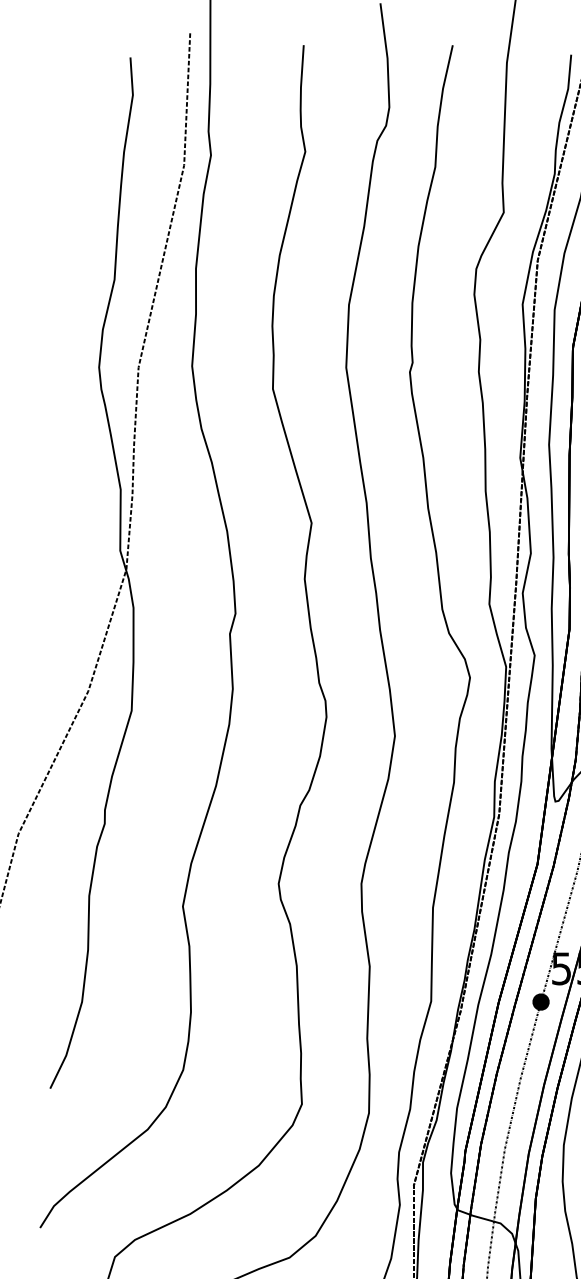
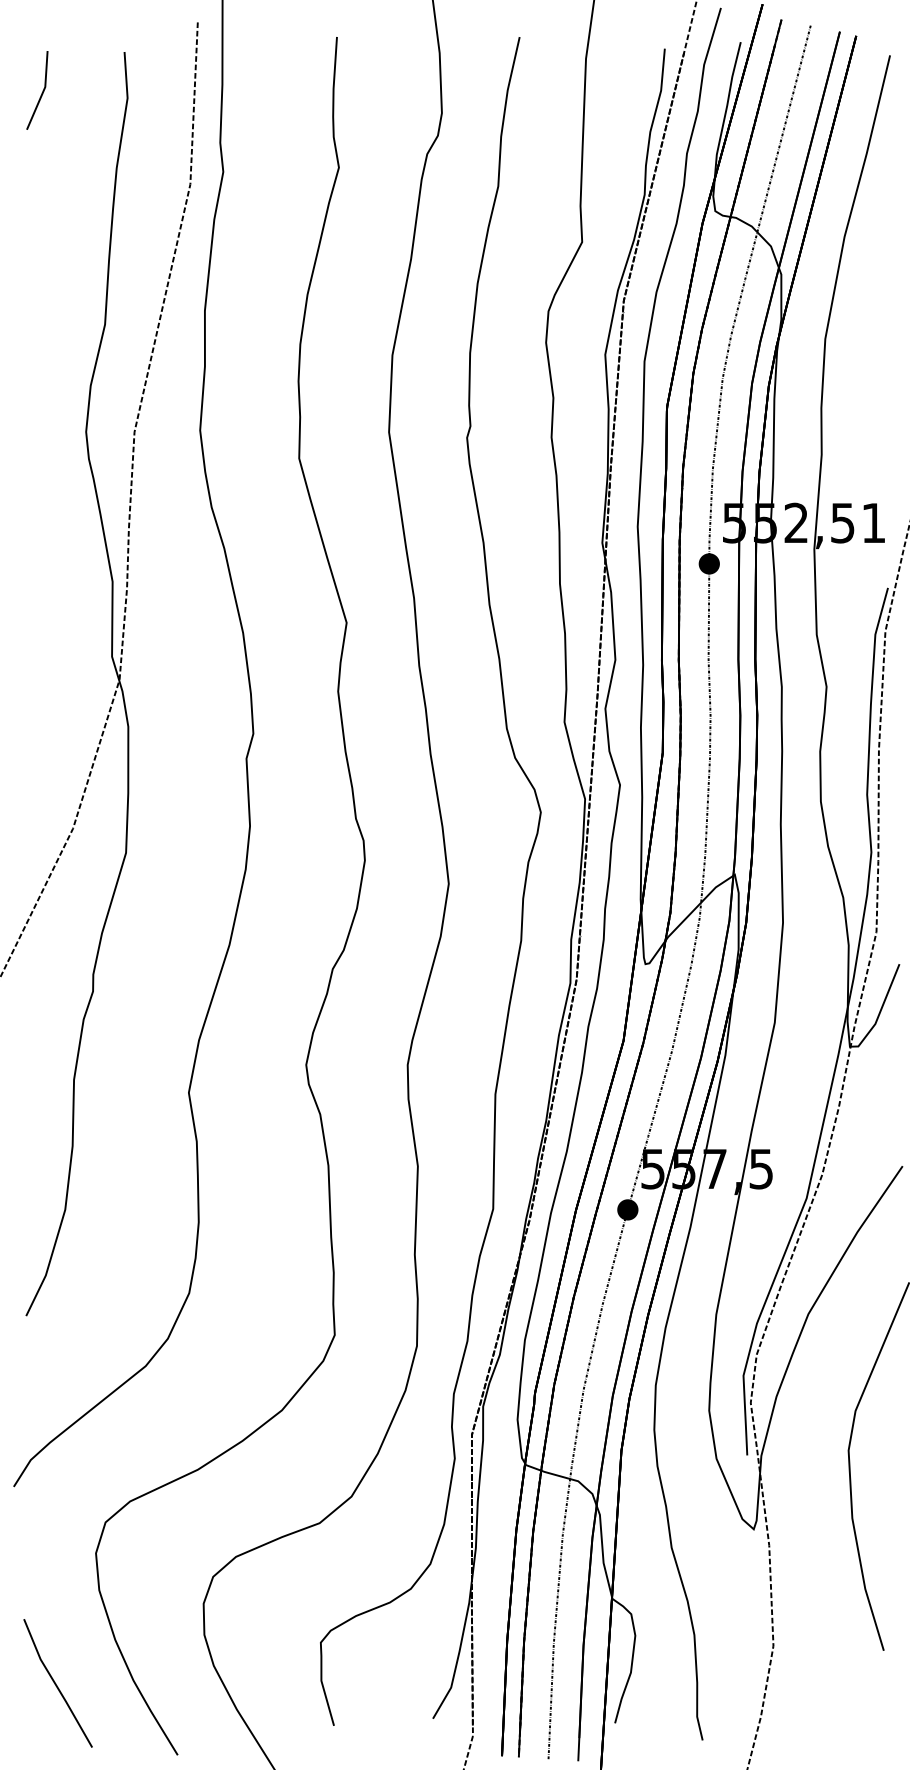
part: (59, 88) -> (37, 90), added

